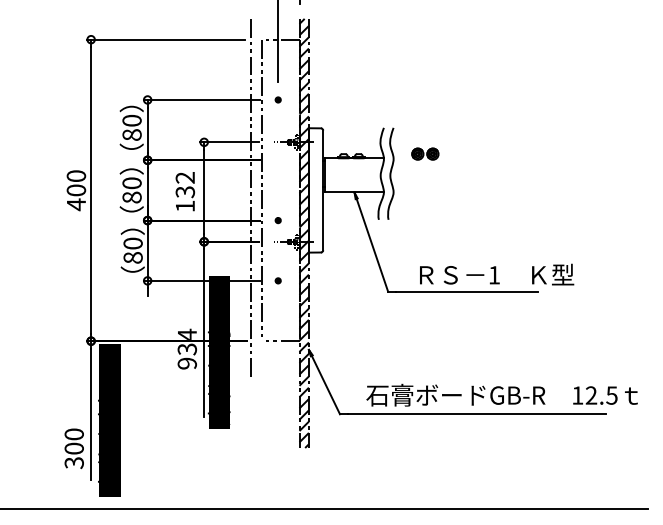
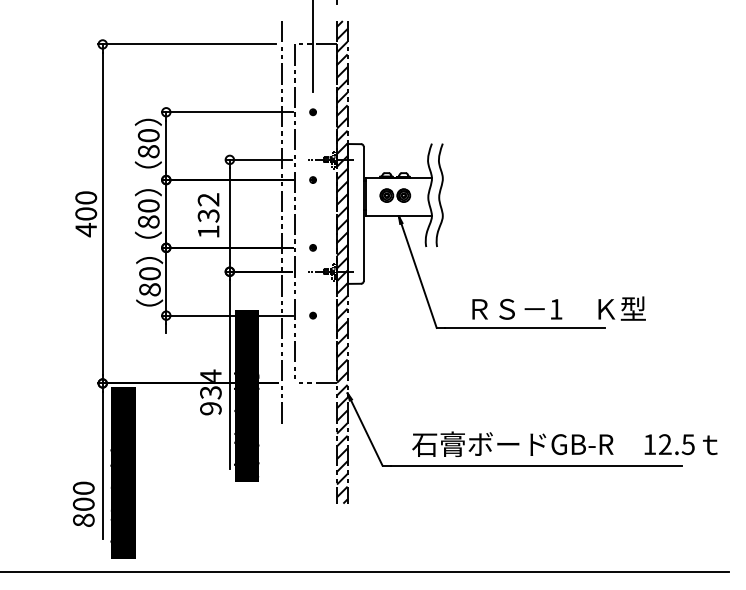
part: (425, 153) -> (395, 194), moved
part: (277, 159) -> (312, 179), added
text: (73, 463) -> (82, 521), 300 -> 800

